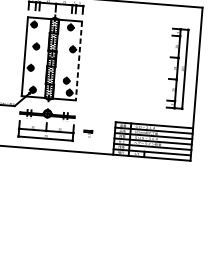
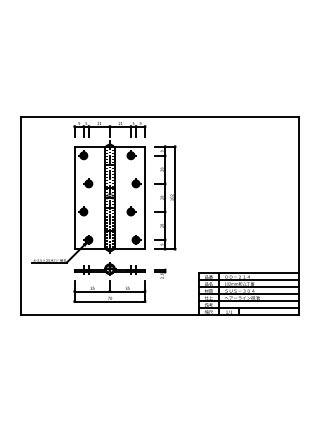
line: (79, 61) -> (145, 198), dashed -> solid
part: (177, 68) -> (165, 197), moved
part: (66, 80) -> (131, 211), moved
part: (88, 133) -> (160, 273), moved

